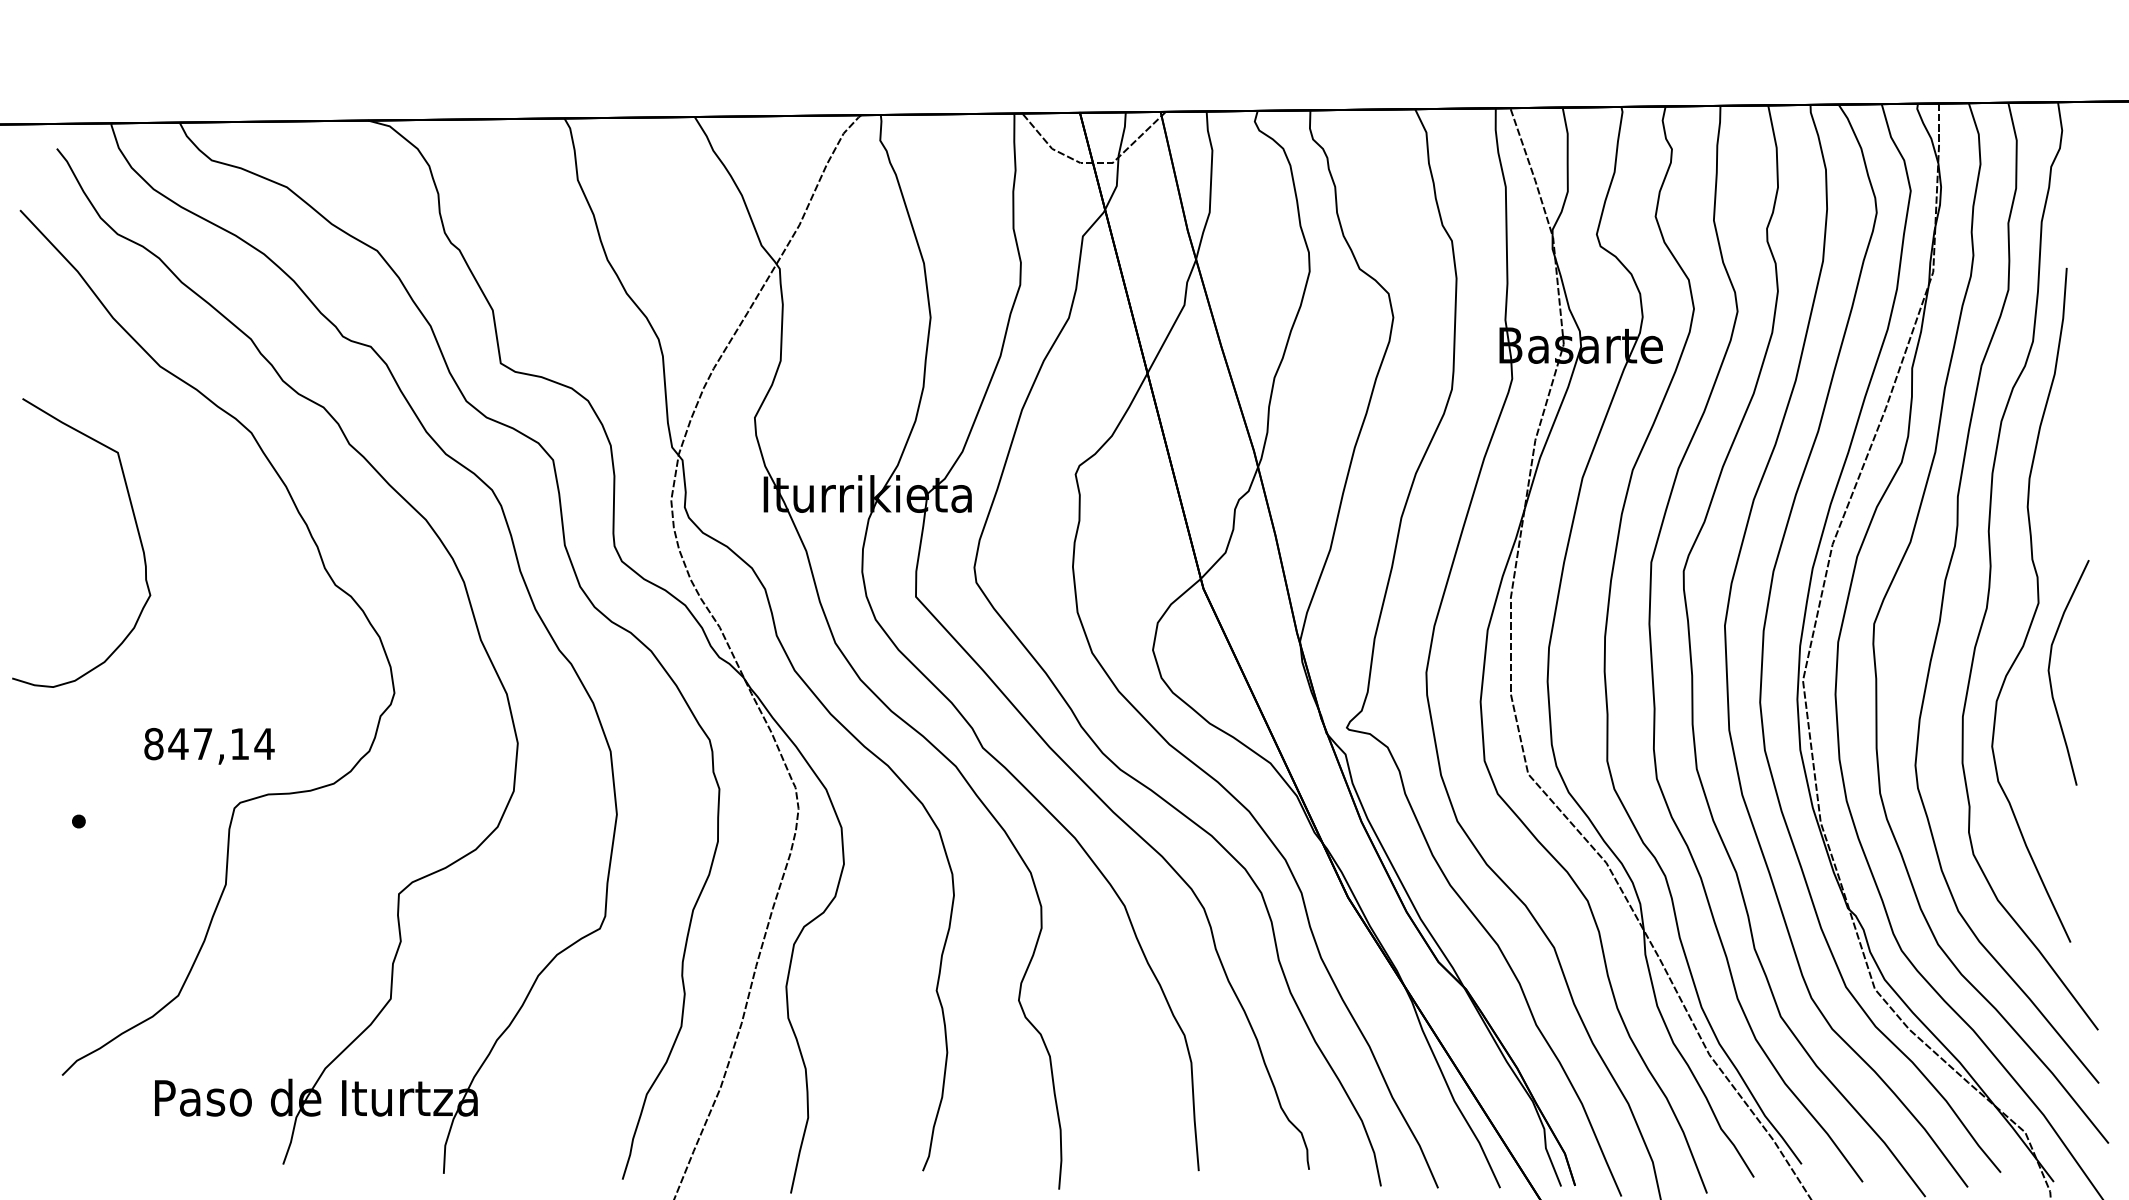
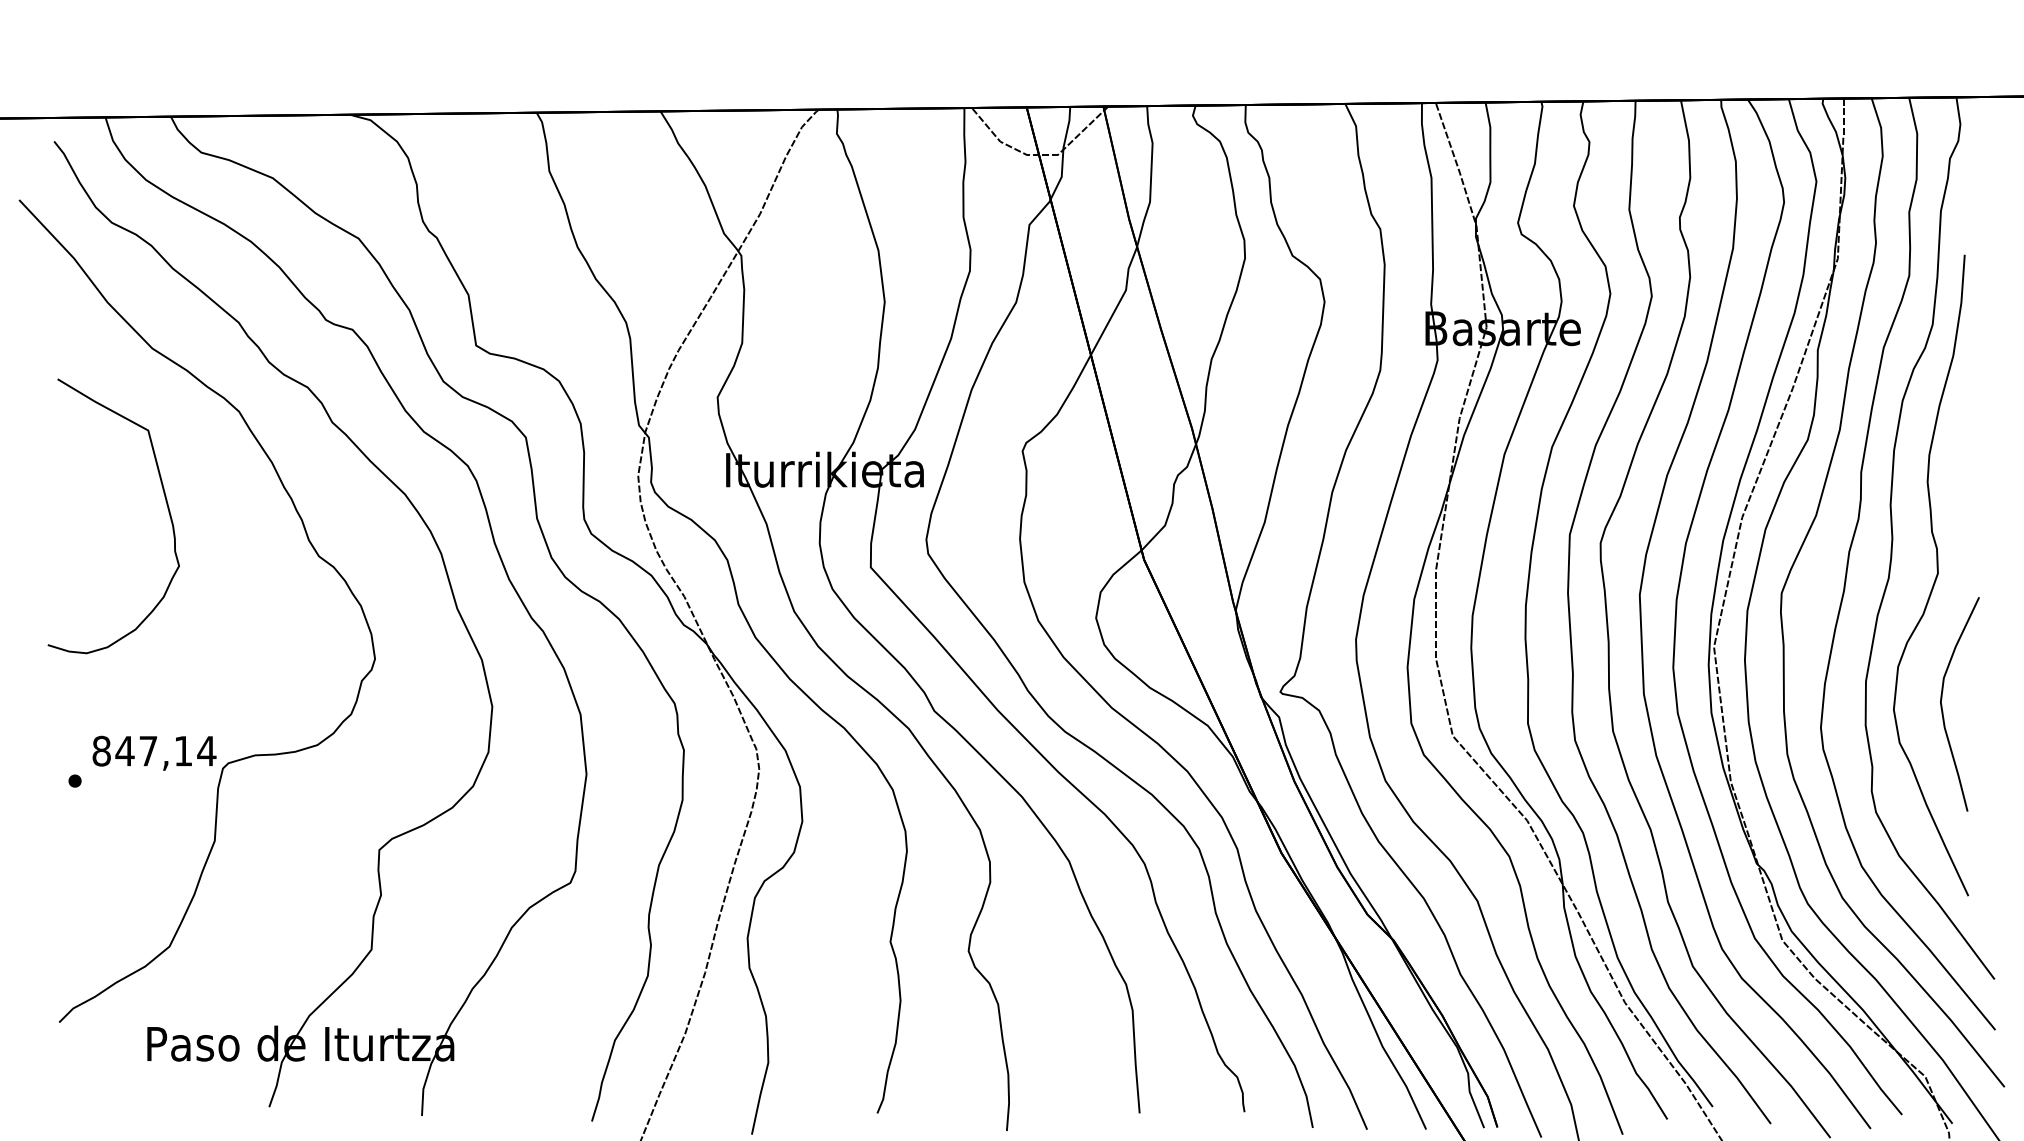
curve: (135, 525) -> (165, 499), moved
curve: (2050, 674) -> (1942, 705), moved
text: (209, 746) -> (154, 753), moved

